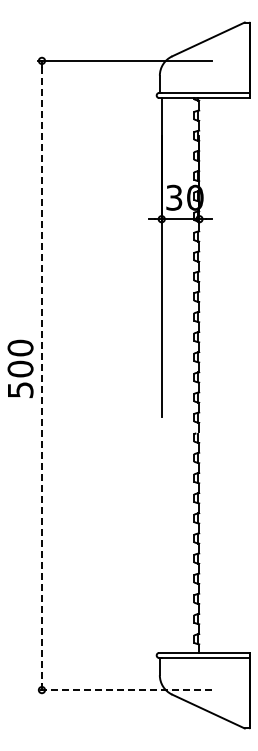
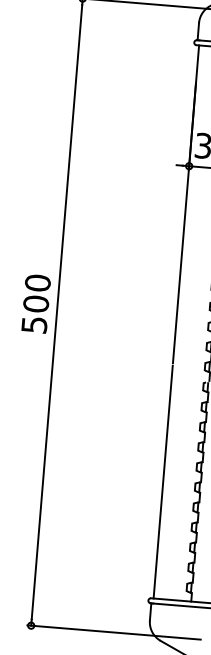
line: (41, 375) -> (56, 312), dashed -> solid
line: (161, 535) -> (163, 481), added
line: (125, 690) -> (114, 632), dashed -> solid

